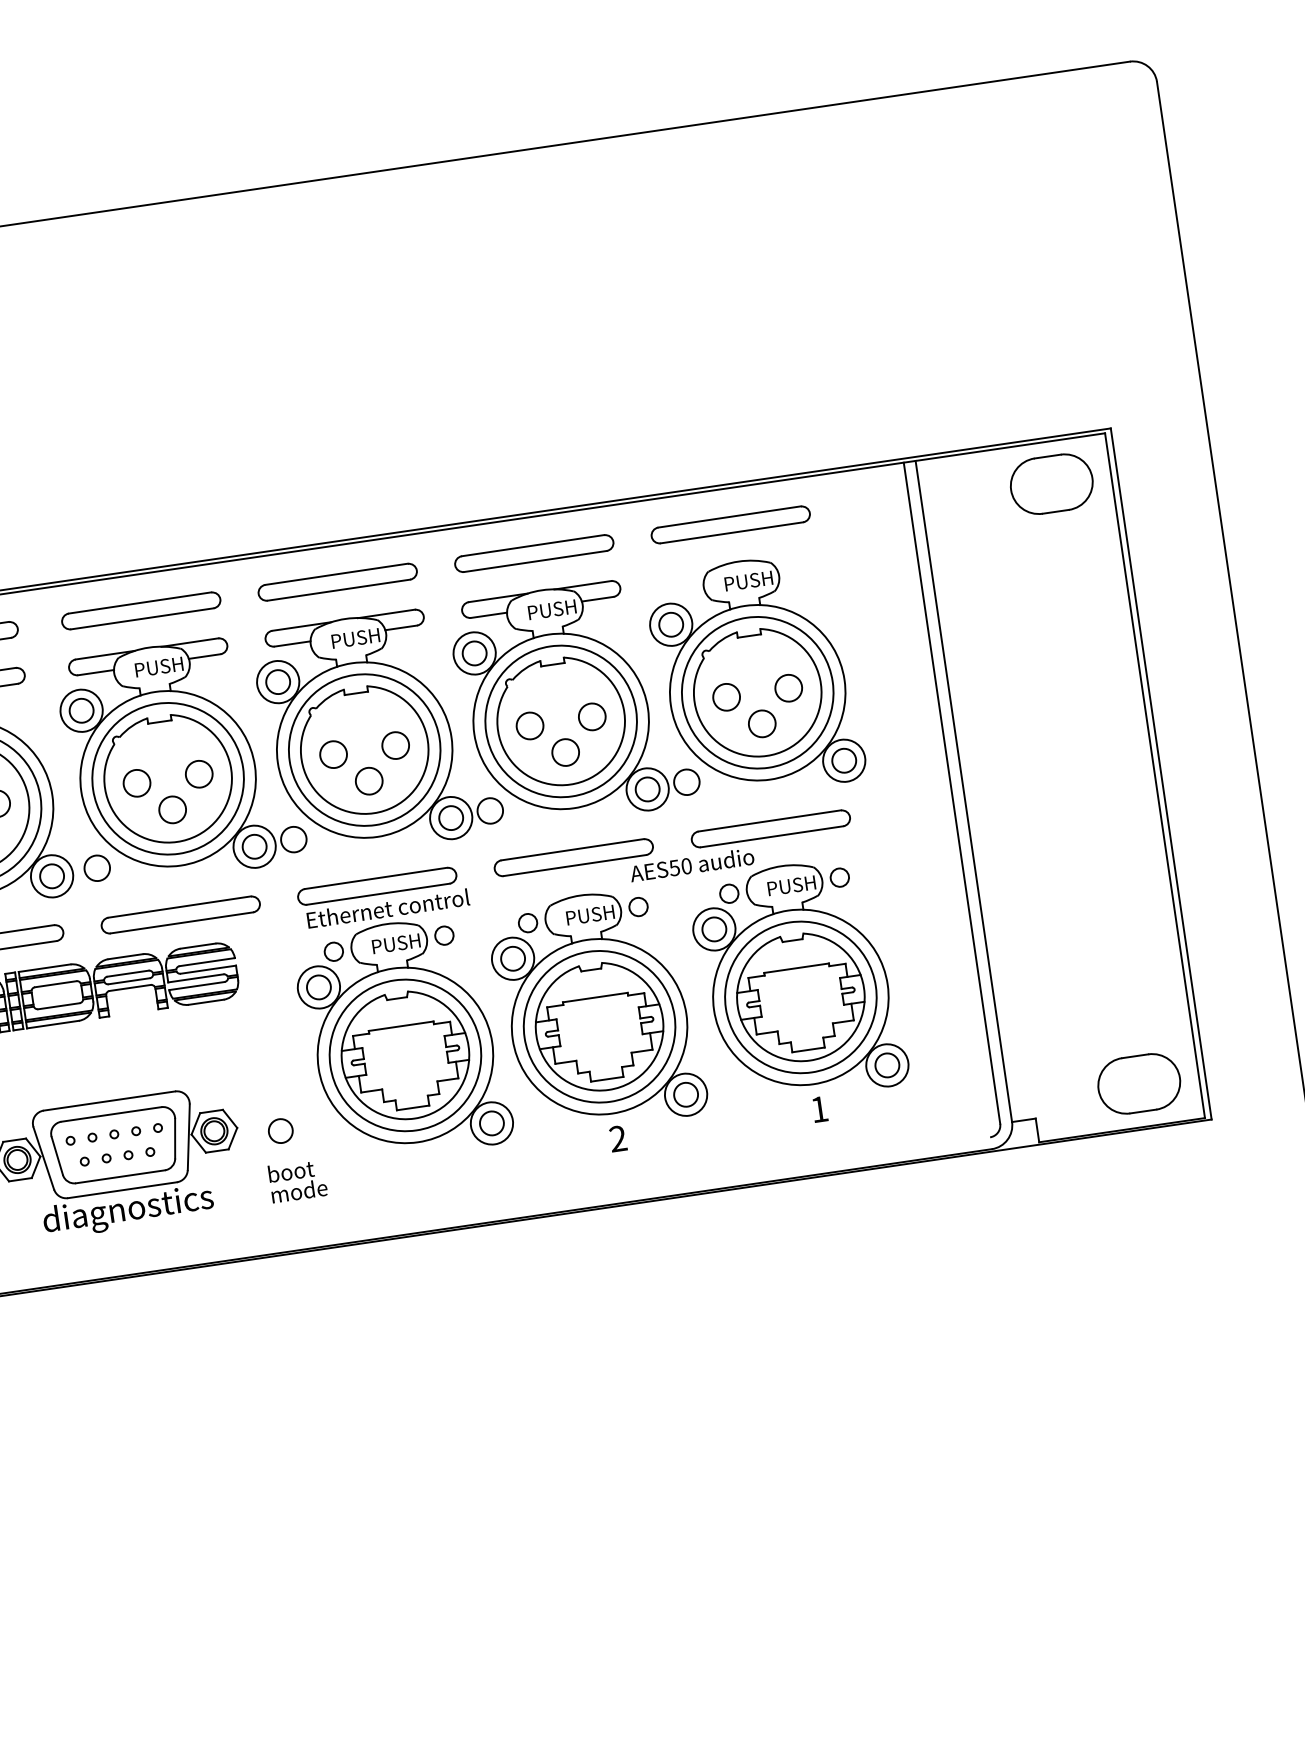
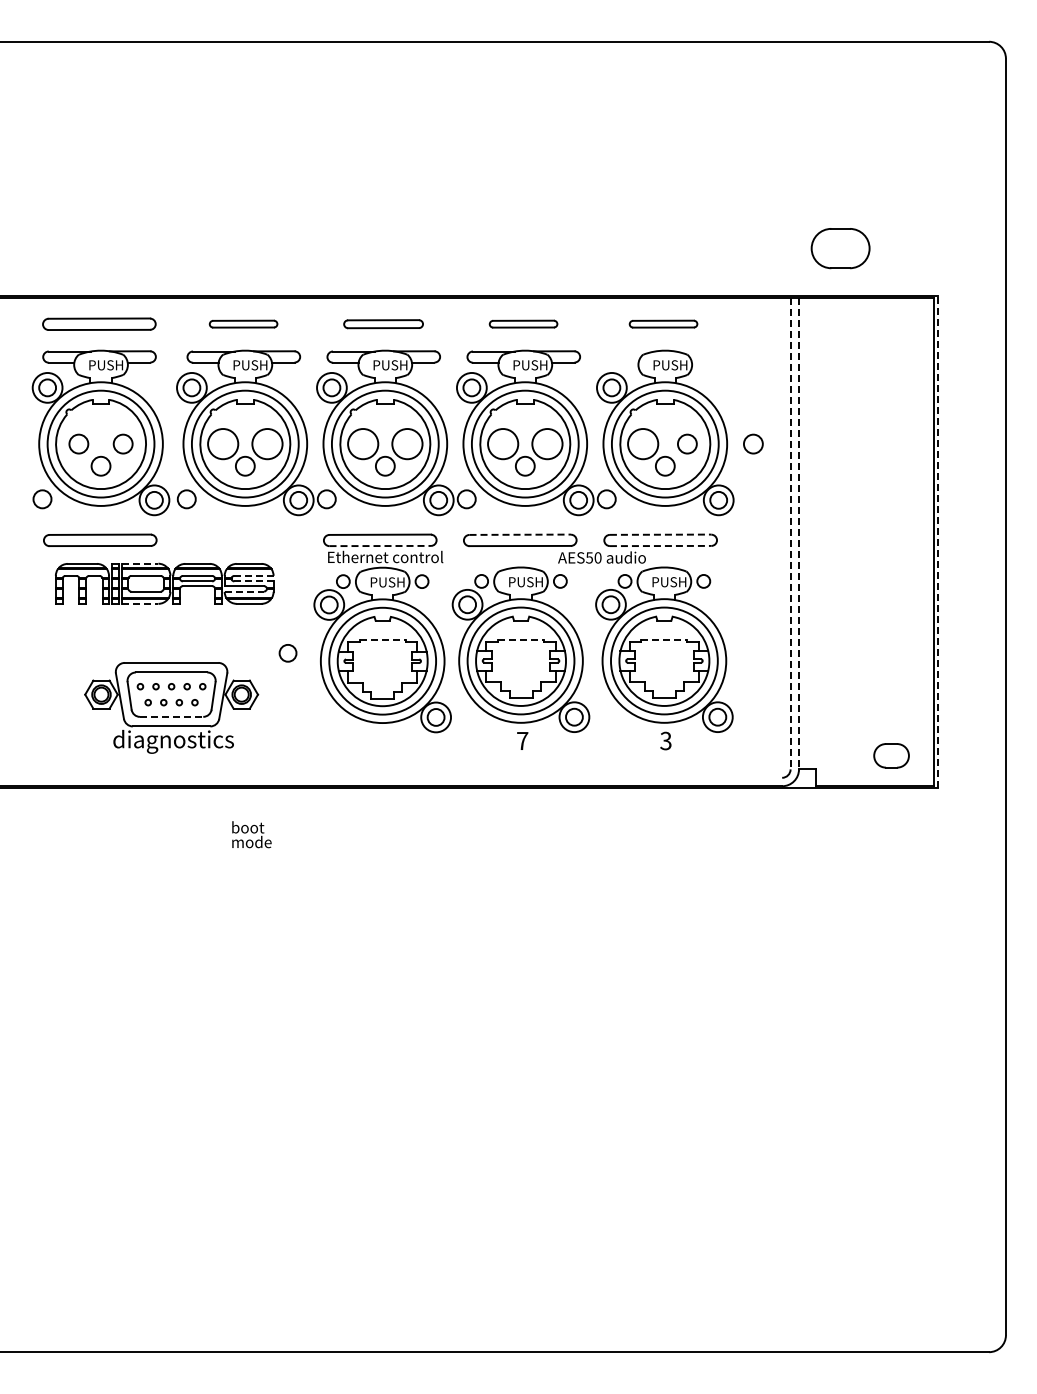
part: (1051, 484) -> (840, 248), moved
part: (730, 523) -> (663, 323), size x0.6
part: (533, 552) -> (523, 323), size x0.6
part: (337, 581) -> (383, 323), size x0.7
part: (140, 609) -> (243, 323), size x0.6
circle: (881, 673) -> (753, 443), added
circle: (725, 696) -> (642, 443), size x1.6
circle: (592, 716) -> (547, 443), size x1.6
circle: (529, 725) -> (502, 443), size x1.6
circle: (395, 744) -> (407, 443), size x1.6
circle: (332, 753) -> (362, 443), size x1.6
circle: (199, 773) -> (267, 443), size x1.6
line: (1161, 773) -> (938, 541), solid -> dashed
circle: (135, 782) -> (222, 443), size x1.6
line: (964, 792) -> (799, 534), solid -> dashed
line: (951, 794) -> (790, 534), solid -> dashed
line: (769, 820) -> (660, 534), solid -> dashed
line: (771, 837) -> (660, 546), solid -> dashed
line: (572, 849) -> (520, 534), solid -> dashed
line: (378, 894) -> (380, 546), solid -> dashed
part: (181, 915) -> (240, 540), removed
line: (206, 961) -> (253, 575), solid -> dashed
line: (45, 967) -> (140, 563), solid -> dashed
line: (796, 968) -> (664, 640), solid -> dashed
line: (207, 969) -> (253, 581), solid -> dashed
line: (197, 985) -> (244, 591), solid -> dashed
line: (596, 997) -> (521, 640), solid -> dashed
line: (53, 1024) -> (140, 603), solid -> dashed
line: (402, 1026) -> (383, 640), solid -> dashed
part: (1139, 1083) -> (891, 755), size x0.6
text: (818, 1108) -> (665, 740), 1 -> 3
circle: (280, 1131) -> (287, 653), moved
text: (617, 1138) -> (522, 740), 2 -> 7
line: (120, 1176) -> (171, 716), solid -> dashed
text: (297, 1180) -> (251, 834), moved

